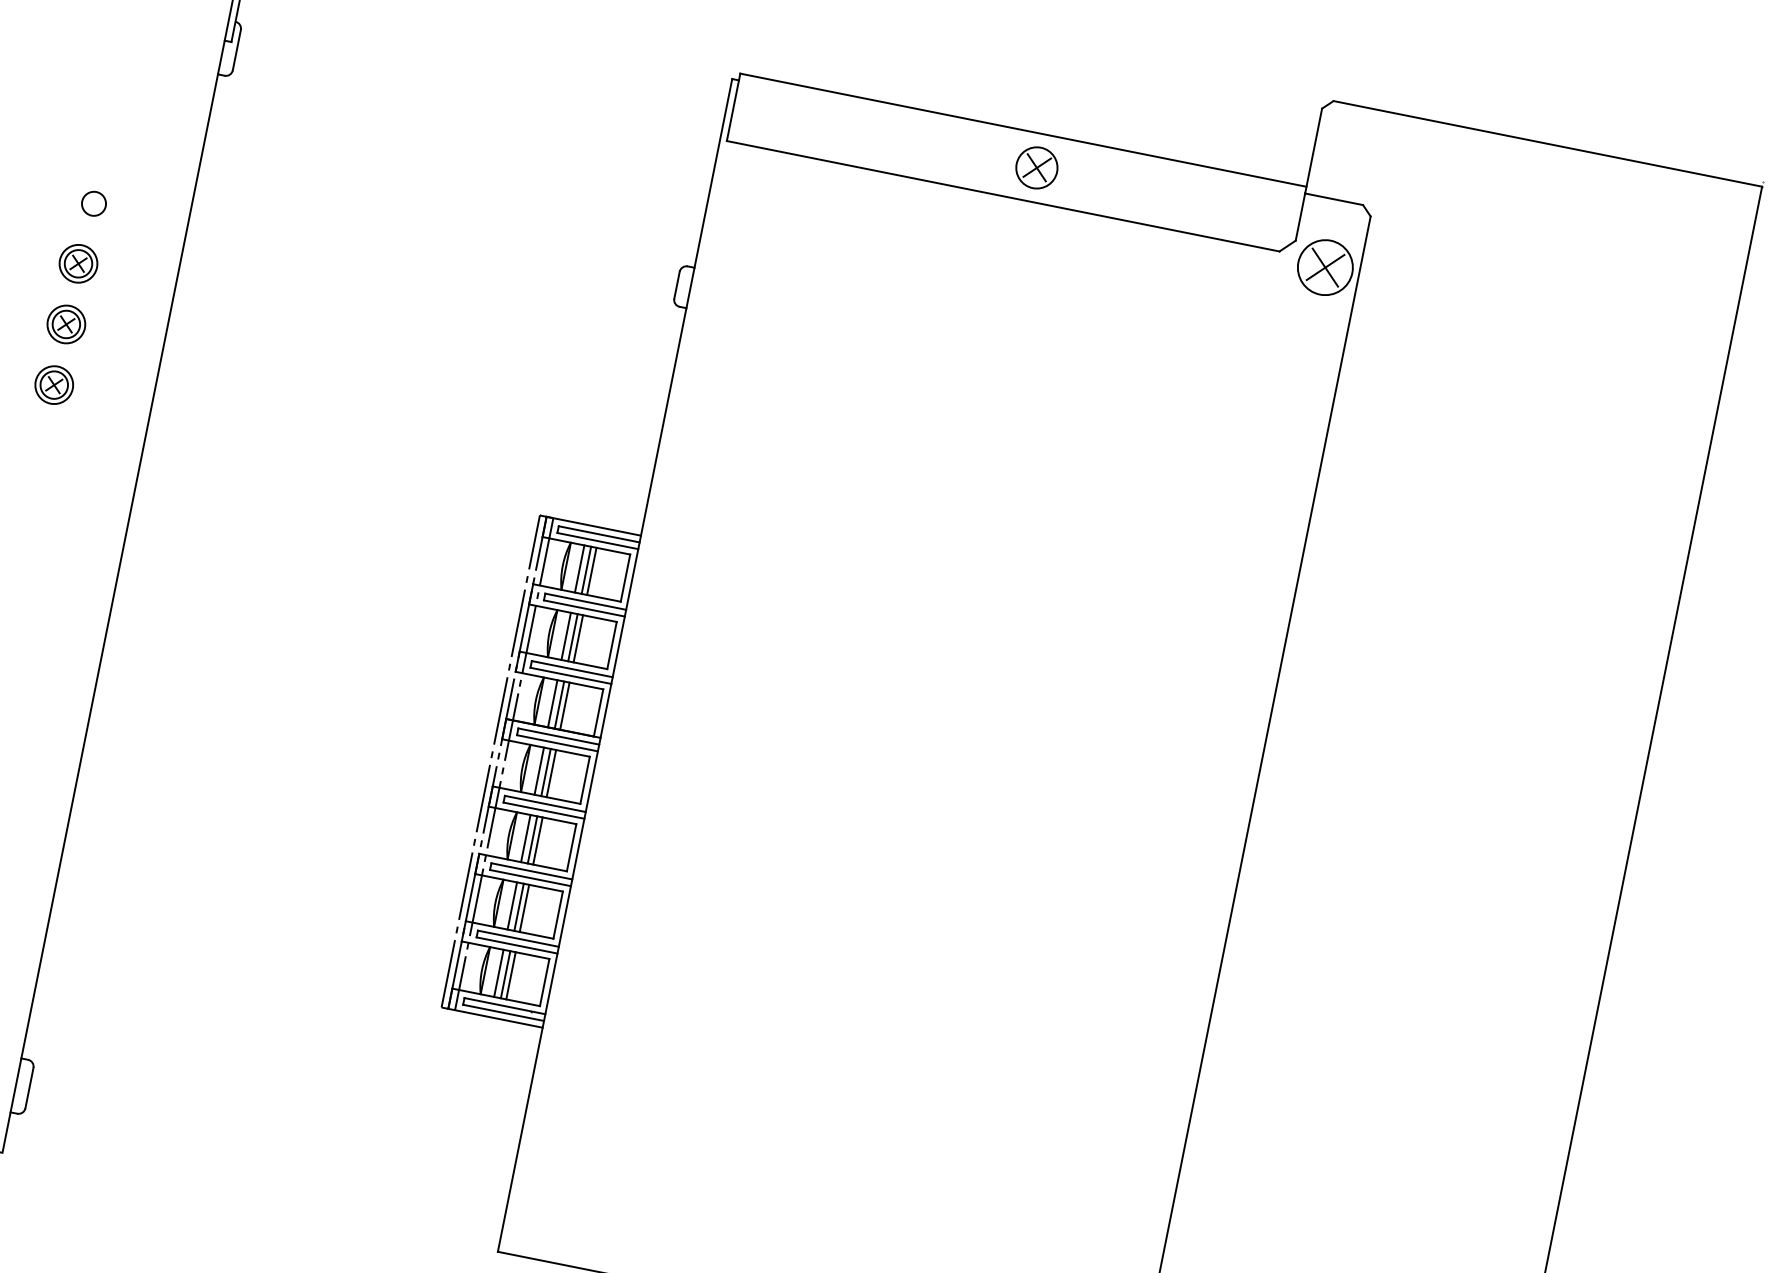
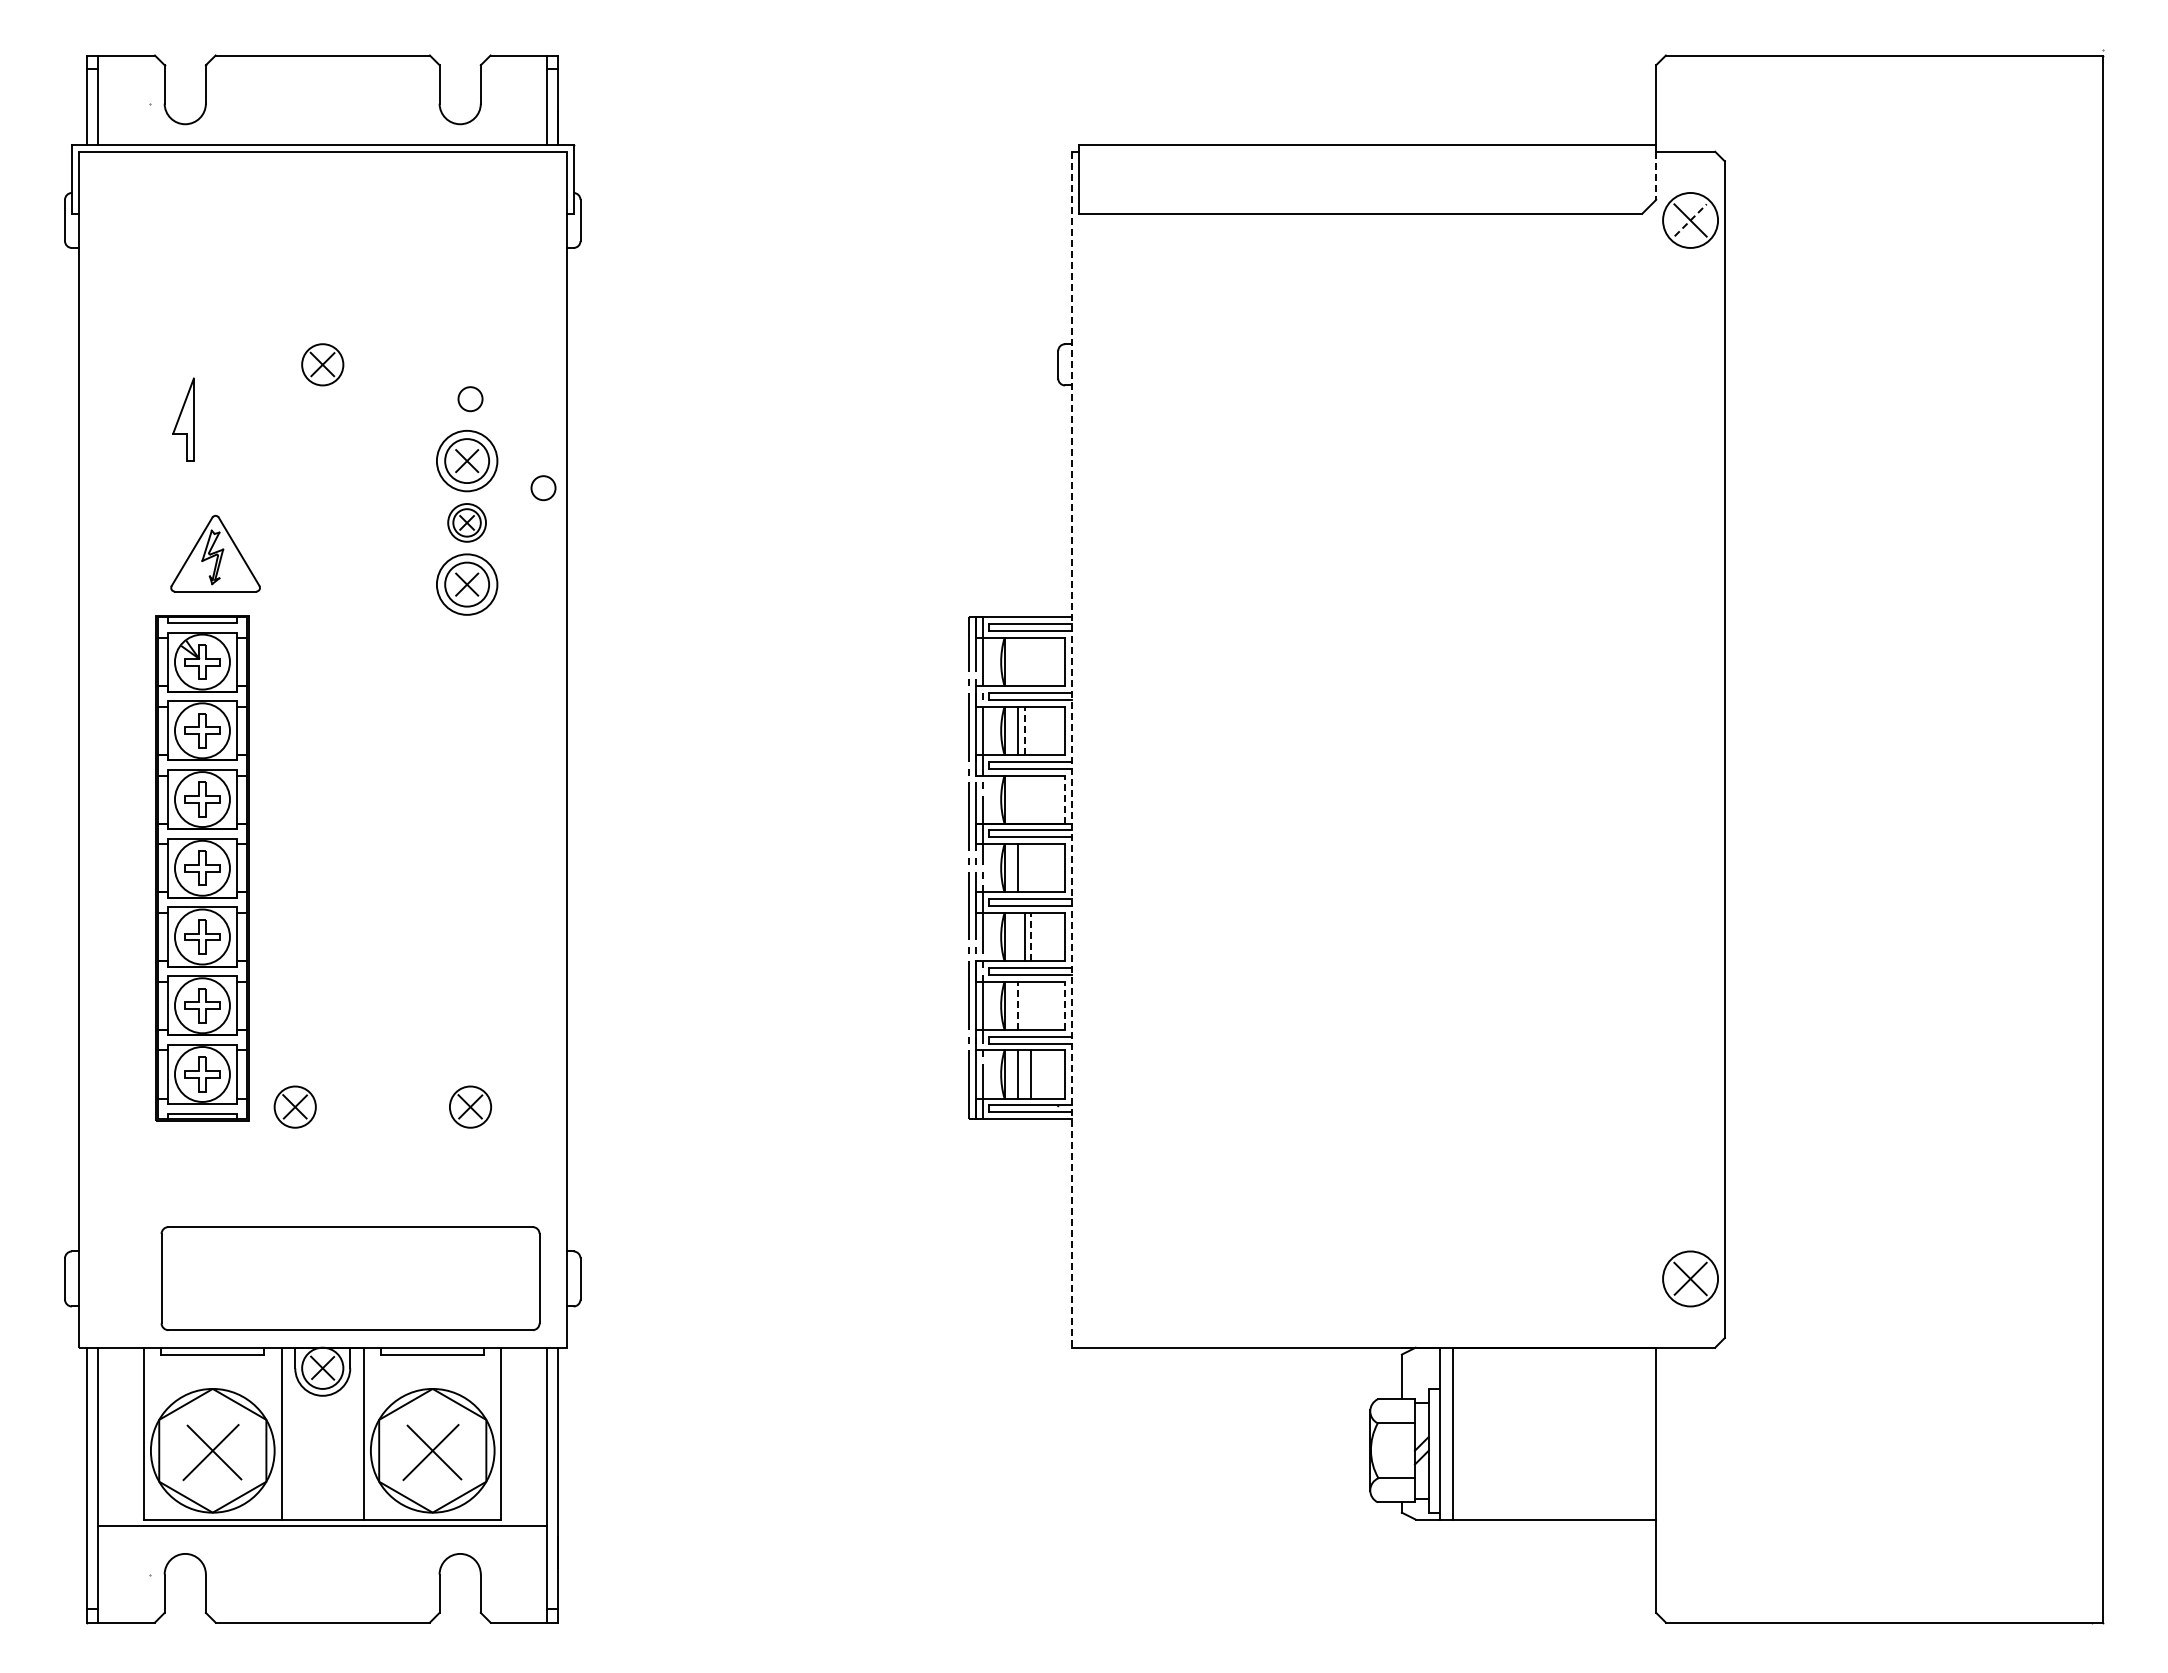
part: (1036, 167) -> (1387, 178), removed
line: (1300, 217) -> (1656, 176), solid -> dashed
part: (78, 263) -> (466, 460), size x1.6
line: (1325, 267) -> (1690, 220), solid -> dashed
circle: (148, 305) -> (543, 488), added
part: (53, 384) -> (466, 584), size x1.6
line: (579, 569) -> (1018, 662), removed
line: (586, 570) -> (1025, 662), removed
line: (591, 571) -> (1030, 662), removed
line: (573, 637) -> (1025, 730), solid -> dashed
line: (578, 638) -> (1030, 730), removed
line: (614, 665) -> (1071, 749), solid -> dashed
line: (552, 703) -> (1018, 799), removed
line: (559, 705) -> (1025, 799), removed
line: (564, 706) -> (1030, 799), removed
line: (598, 712) -> (1065, 799), solid -> dashed
line: (546, 772) -> (1025, 868), removed
line: (551, 773) -> (1030, 868), removed
line: (526, 838) -> (1018, 936), removed
line: (537, 840) -> (1030, 936), solid -> dashed
line: (512, 905) -> (1018, 1005), solid -> dashed
line: (519, 907) -> (1025, 1005), removed
line: (524, 908) -> (1030, 1005), removed
line: (558, 914) -> (1065, 1005), solid -> dashed
line: (505, 974) -> (1025, 1074), removed

